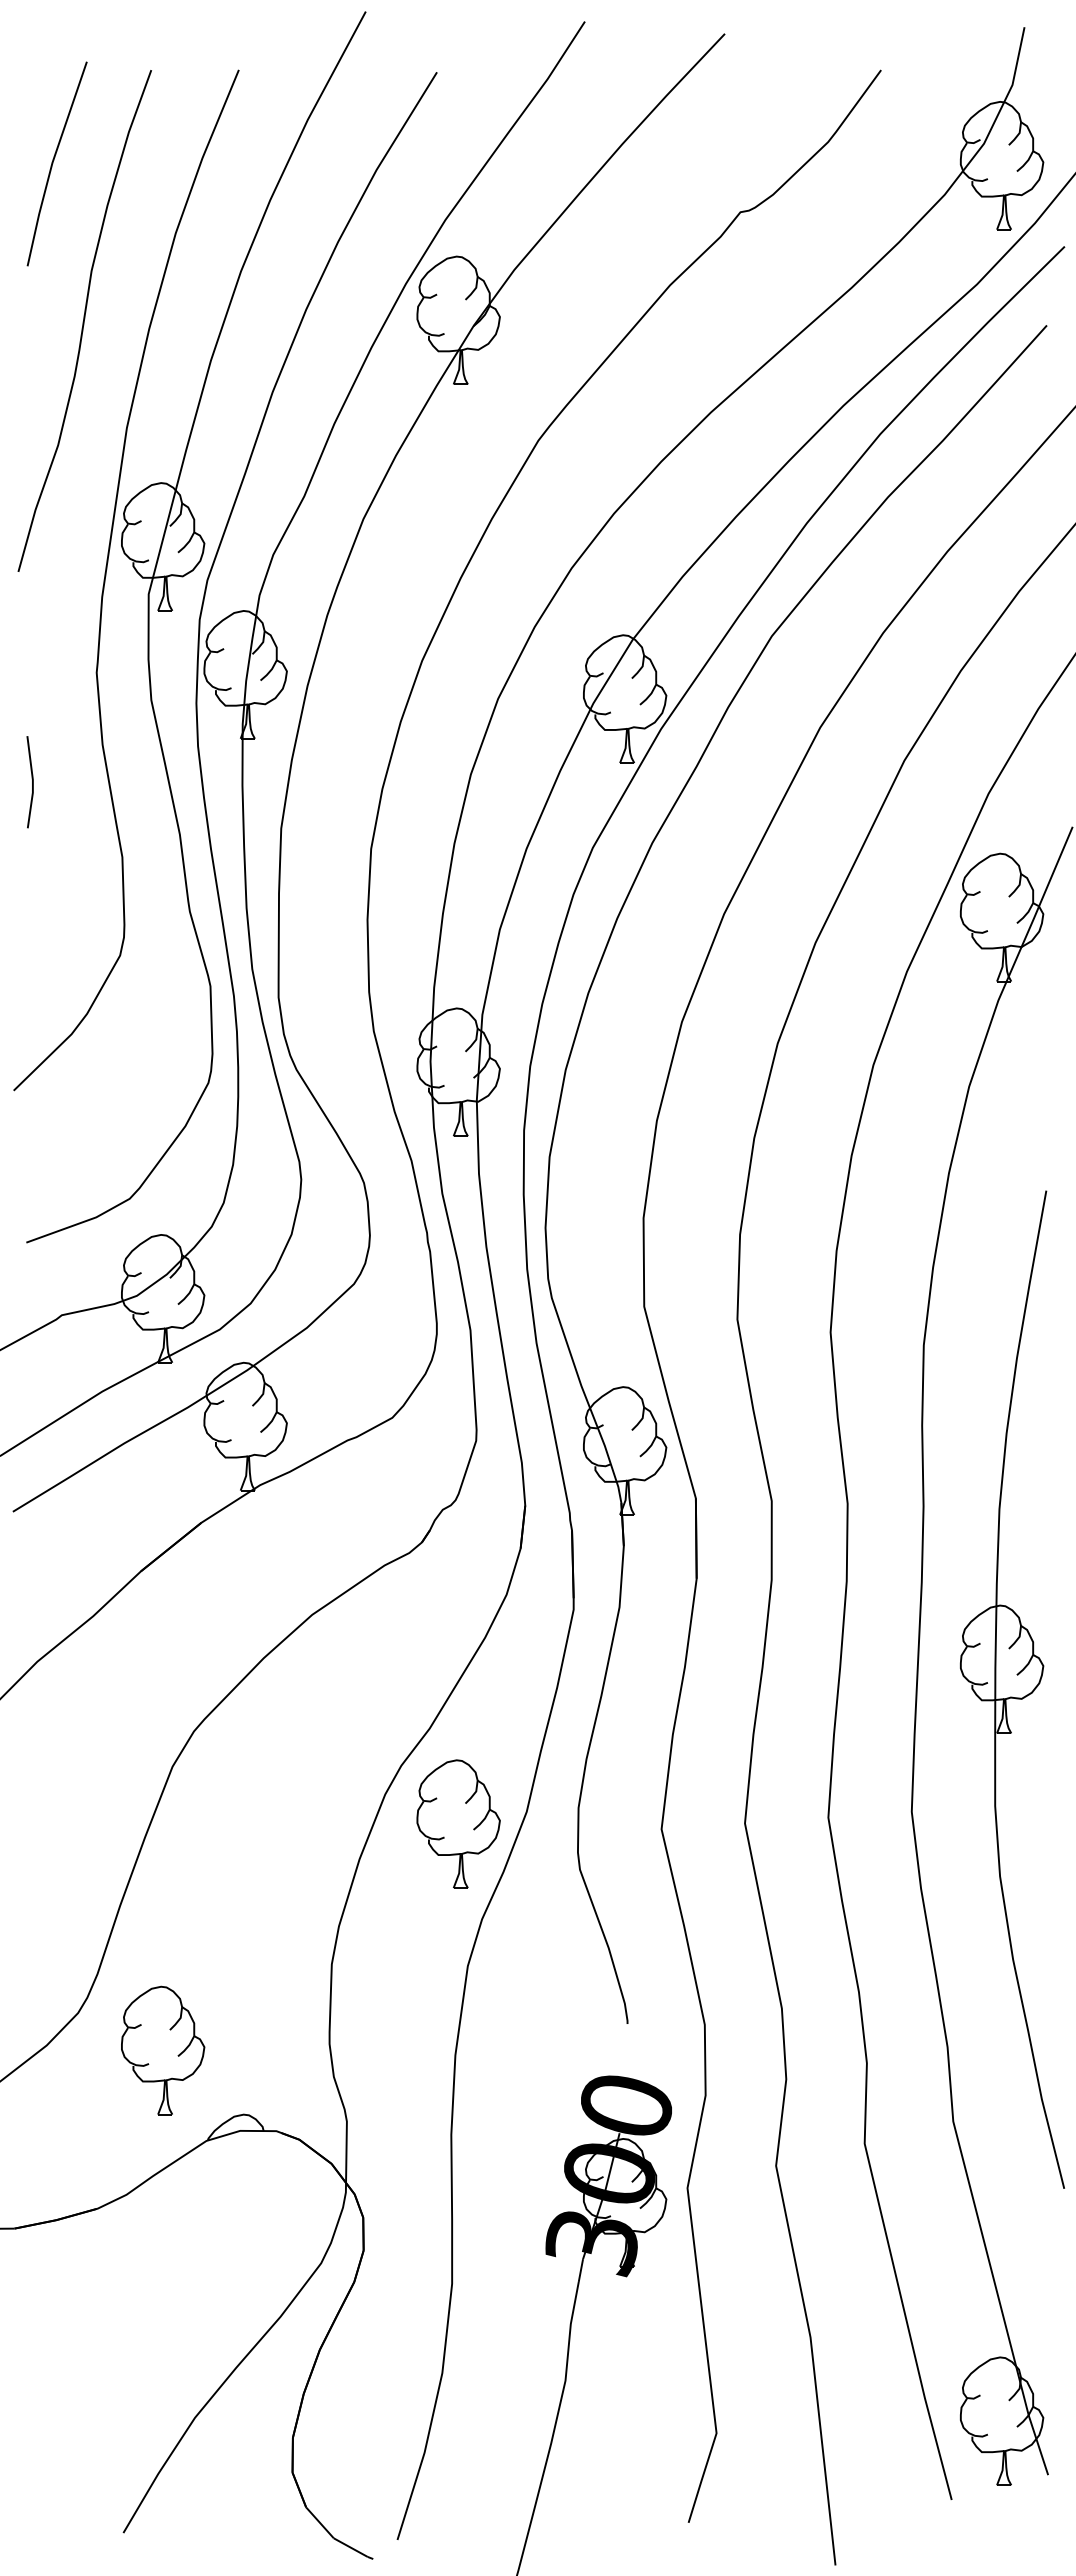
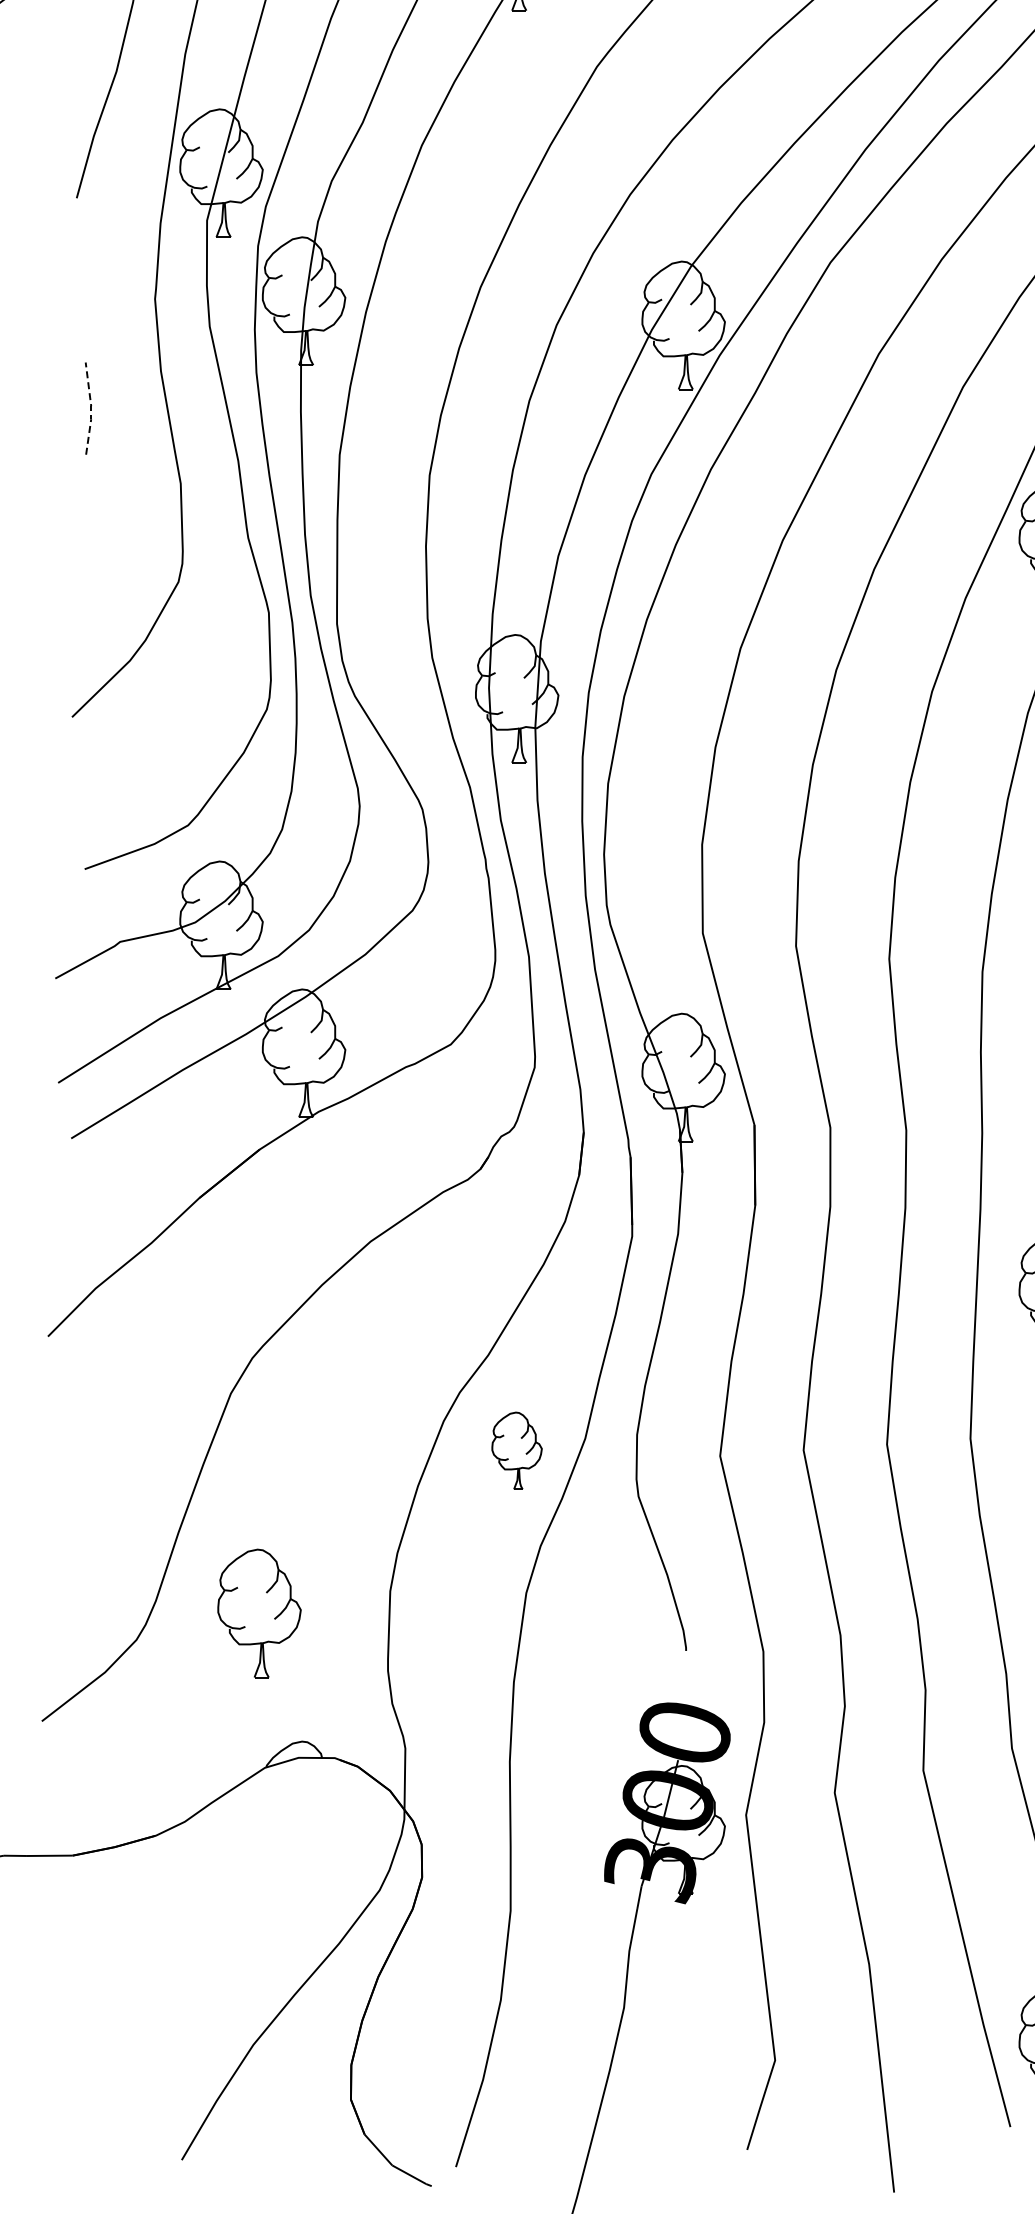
line: (32, 782) -> (90, 408), solid -> dashed
part: (458, 1823) -> (517, 1450), size x0.6
part: (163, 2050) -> (259, 1613), moved

